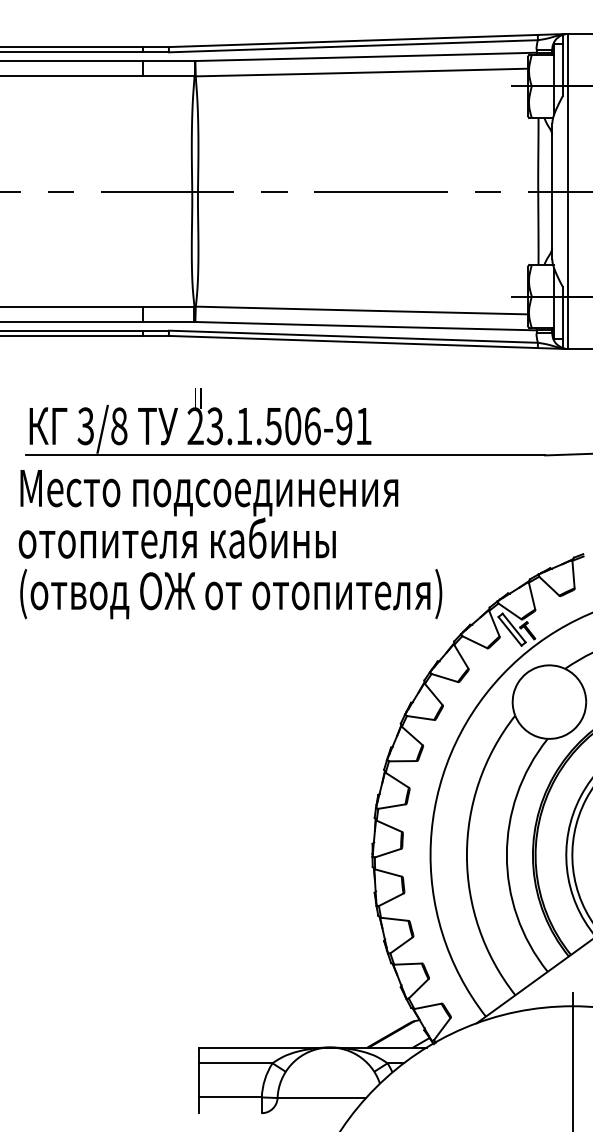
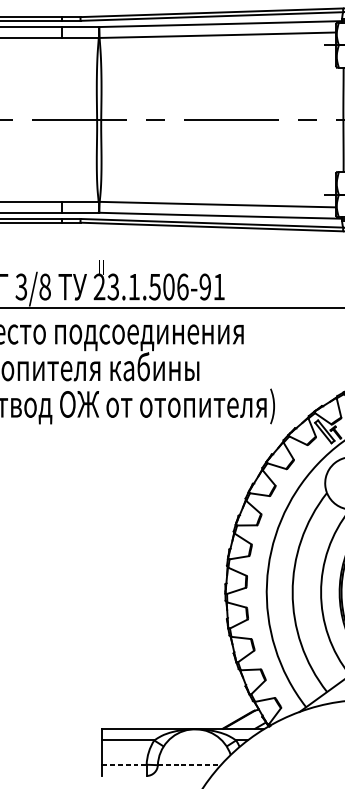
line: (231, 1097) -> (125, 764), solid -> dashed
line: (322, 1098) -> (189, 765), solid -> dashed

